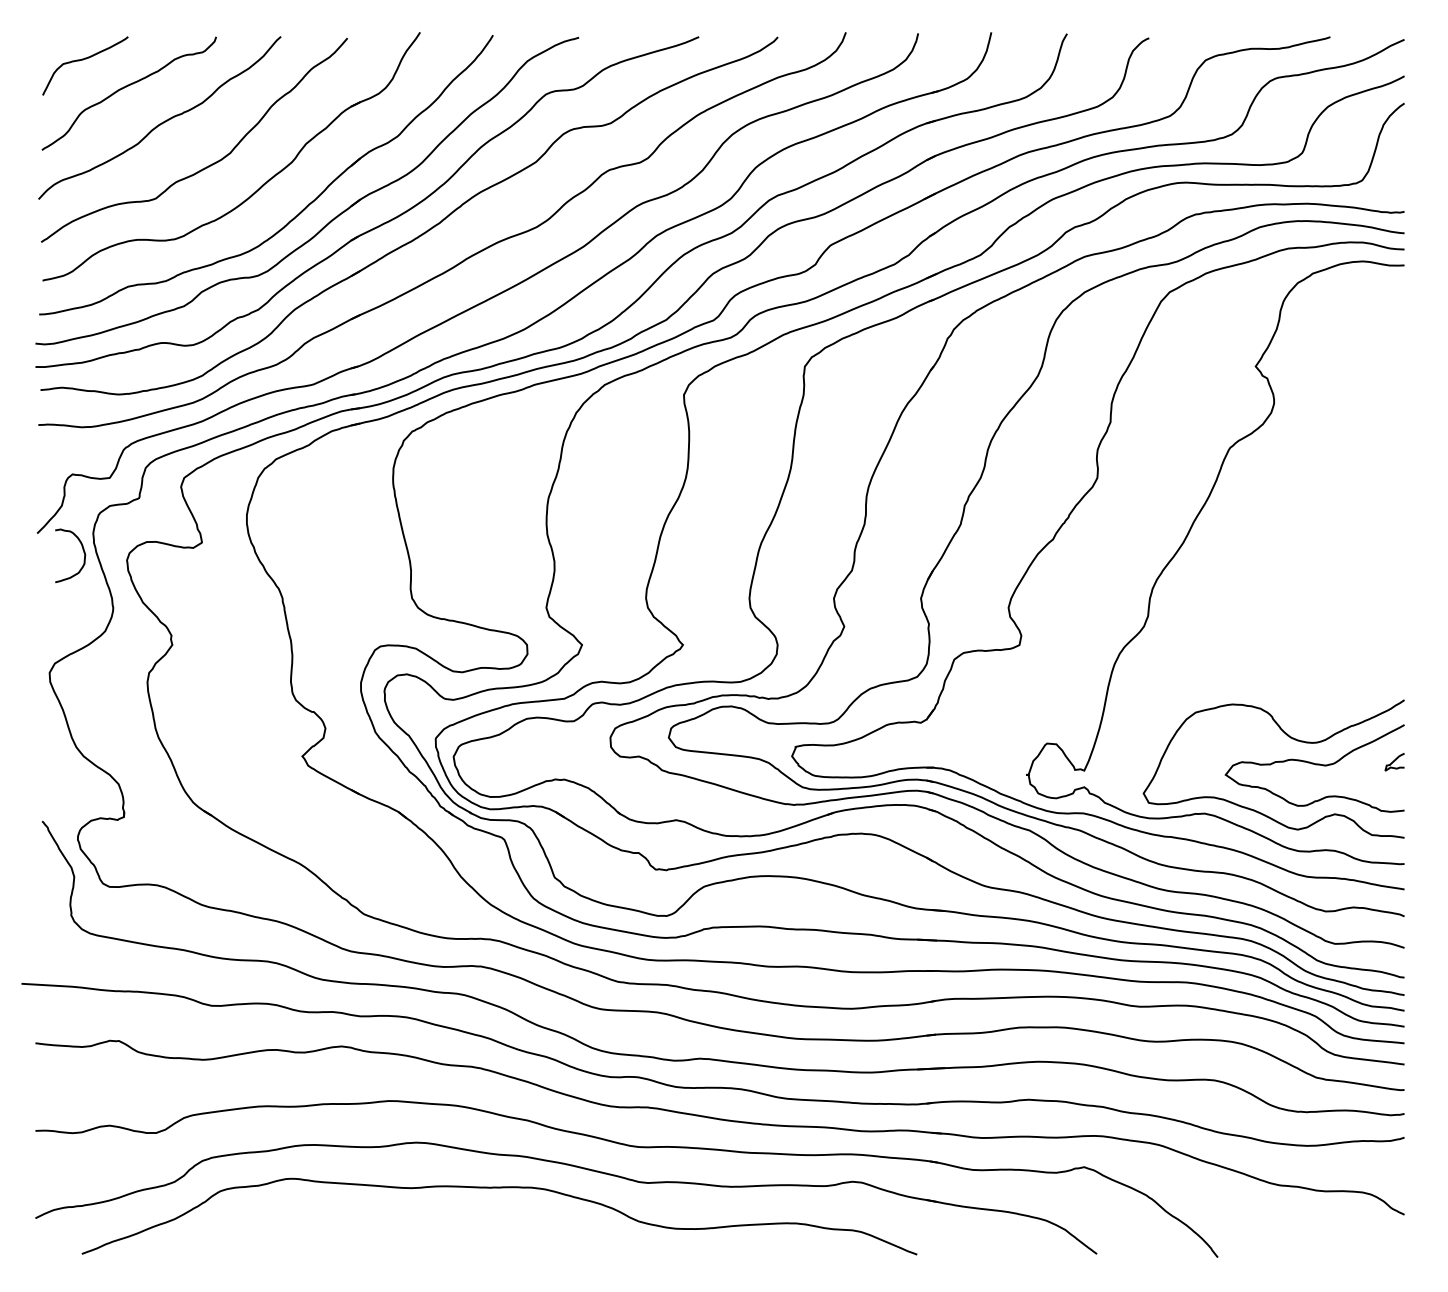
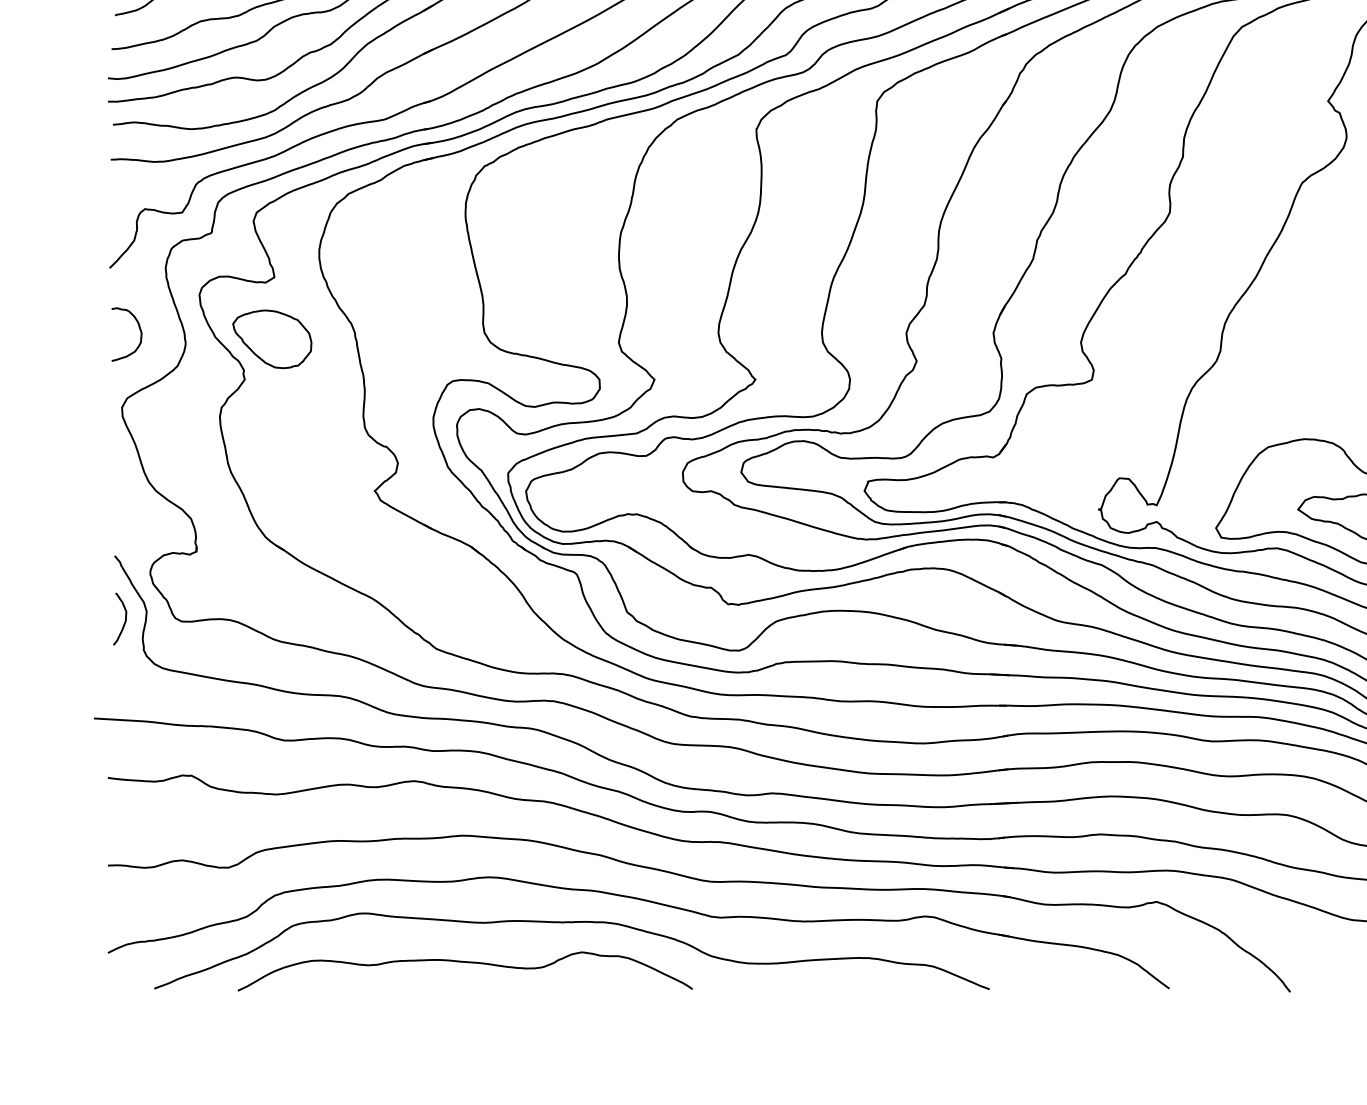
curve: (83, 552) -> (139, 331), moved
part: (199, 604) -> (271, 339), added
curve: (52, 884) -> (124, 619), added
curve: (392, 1228) -> (464, 963), added

